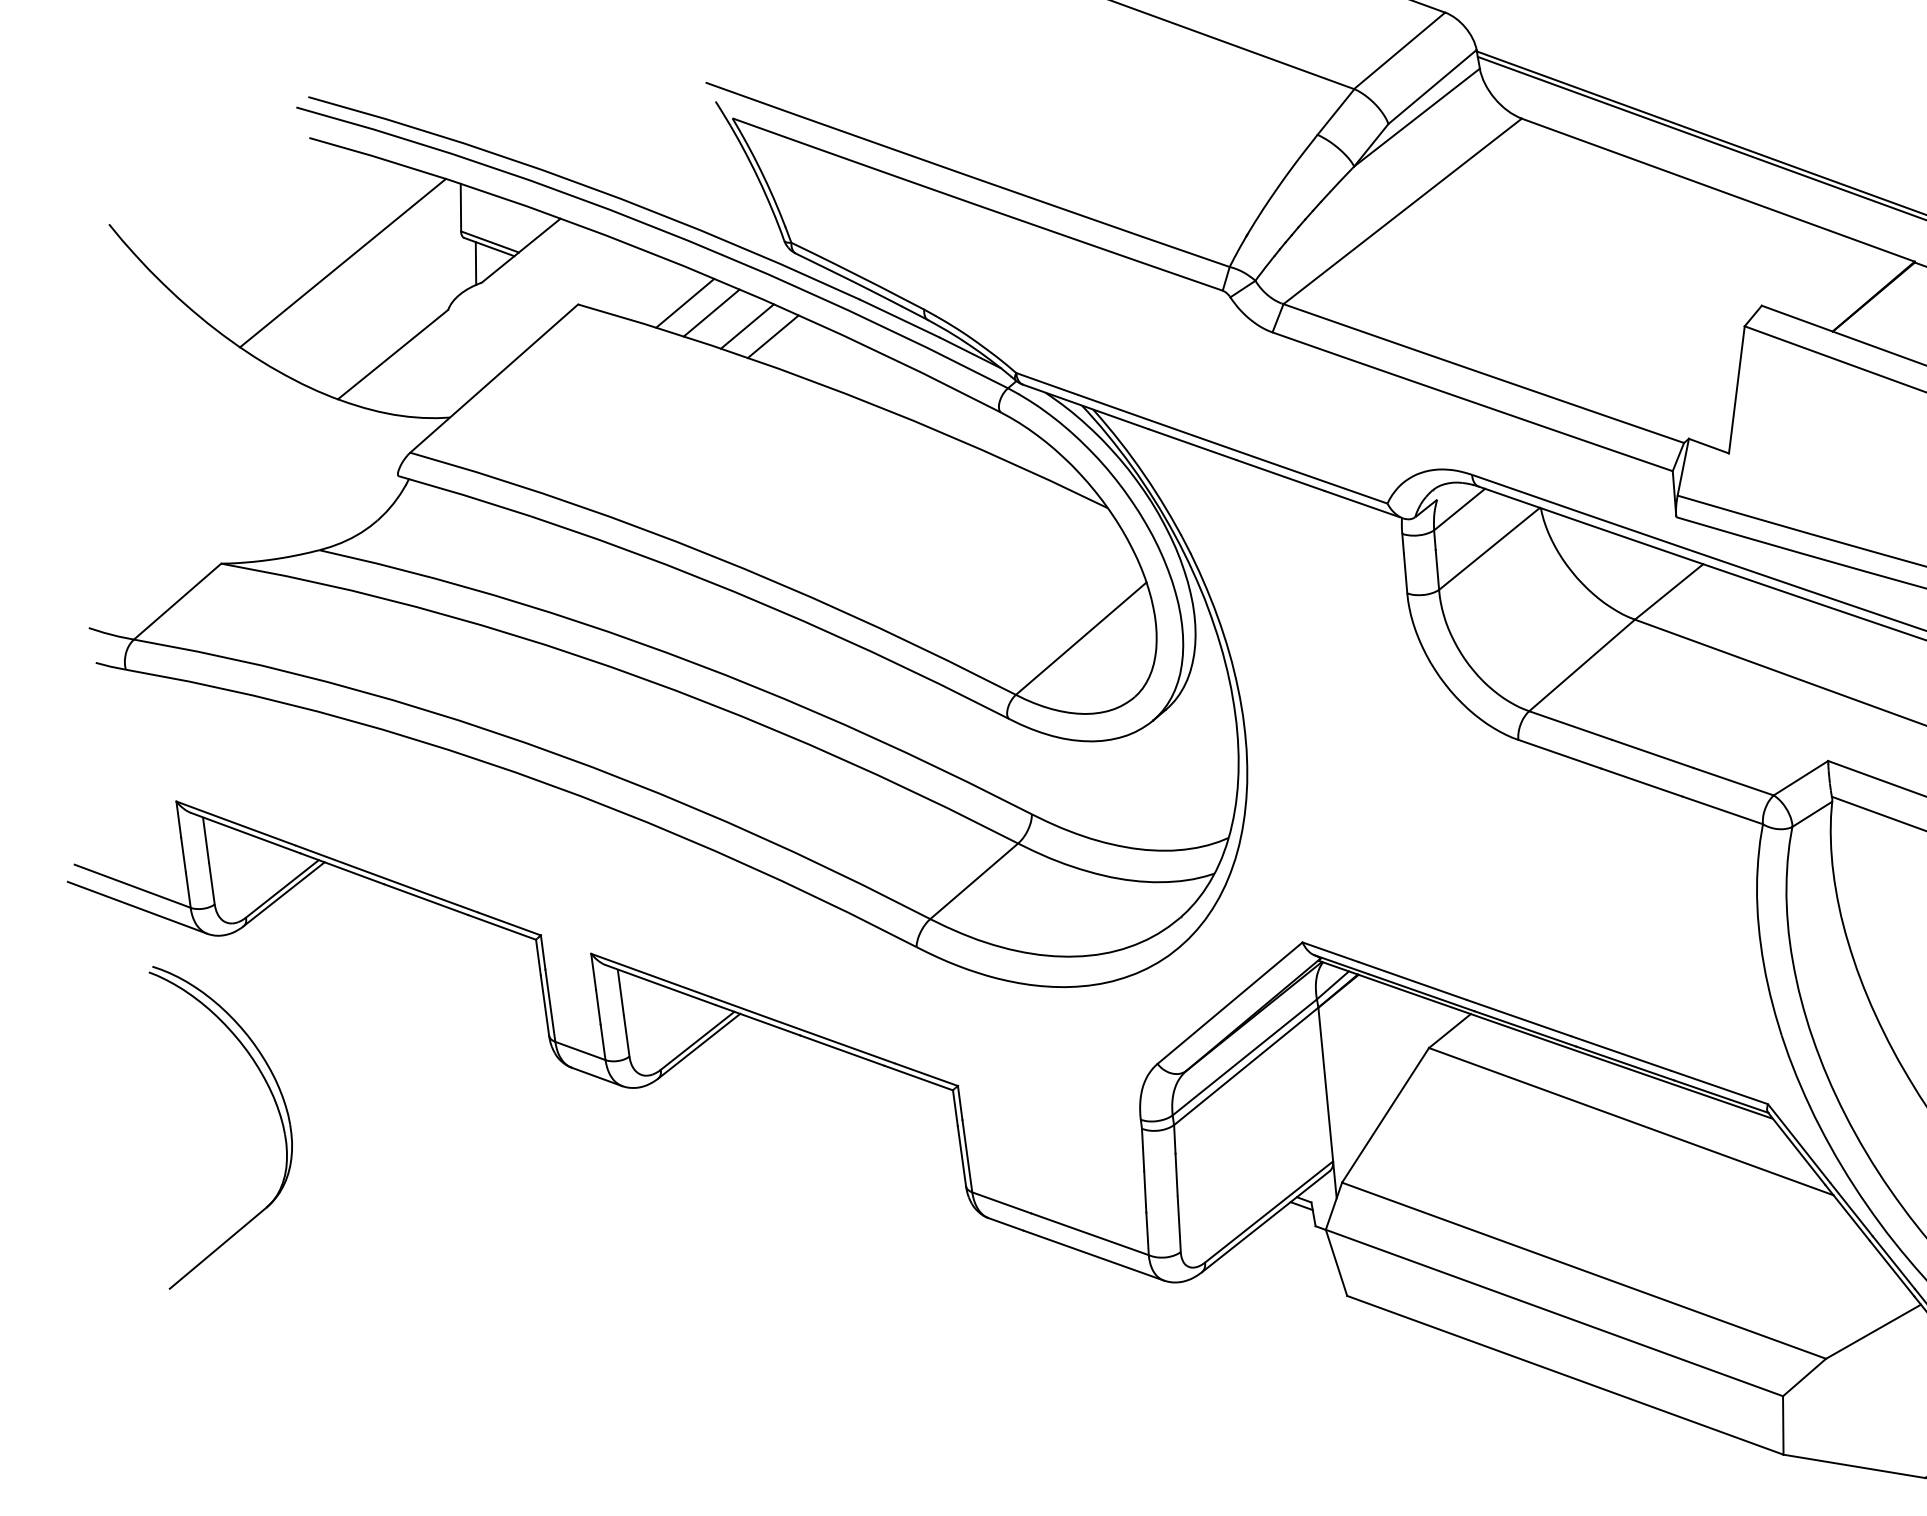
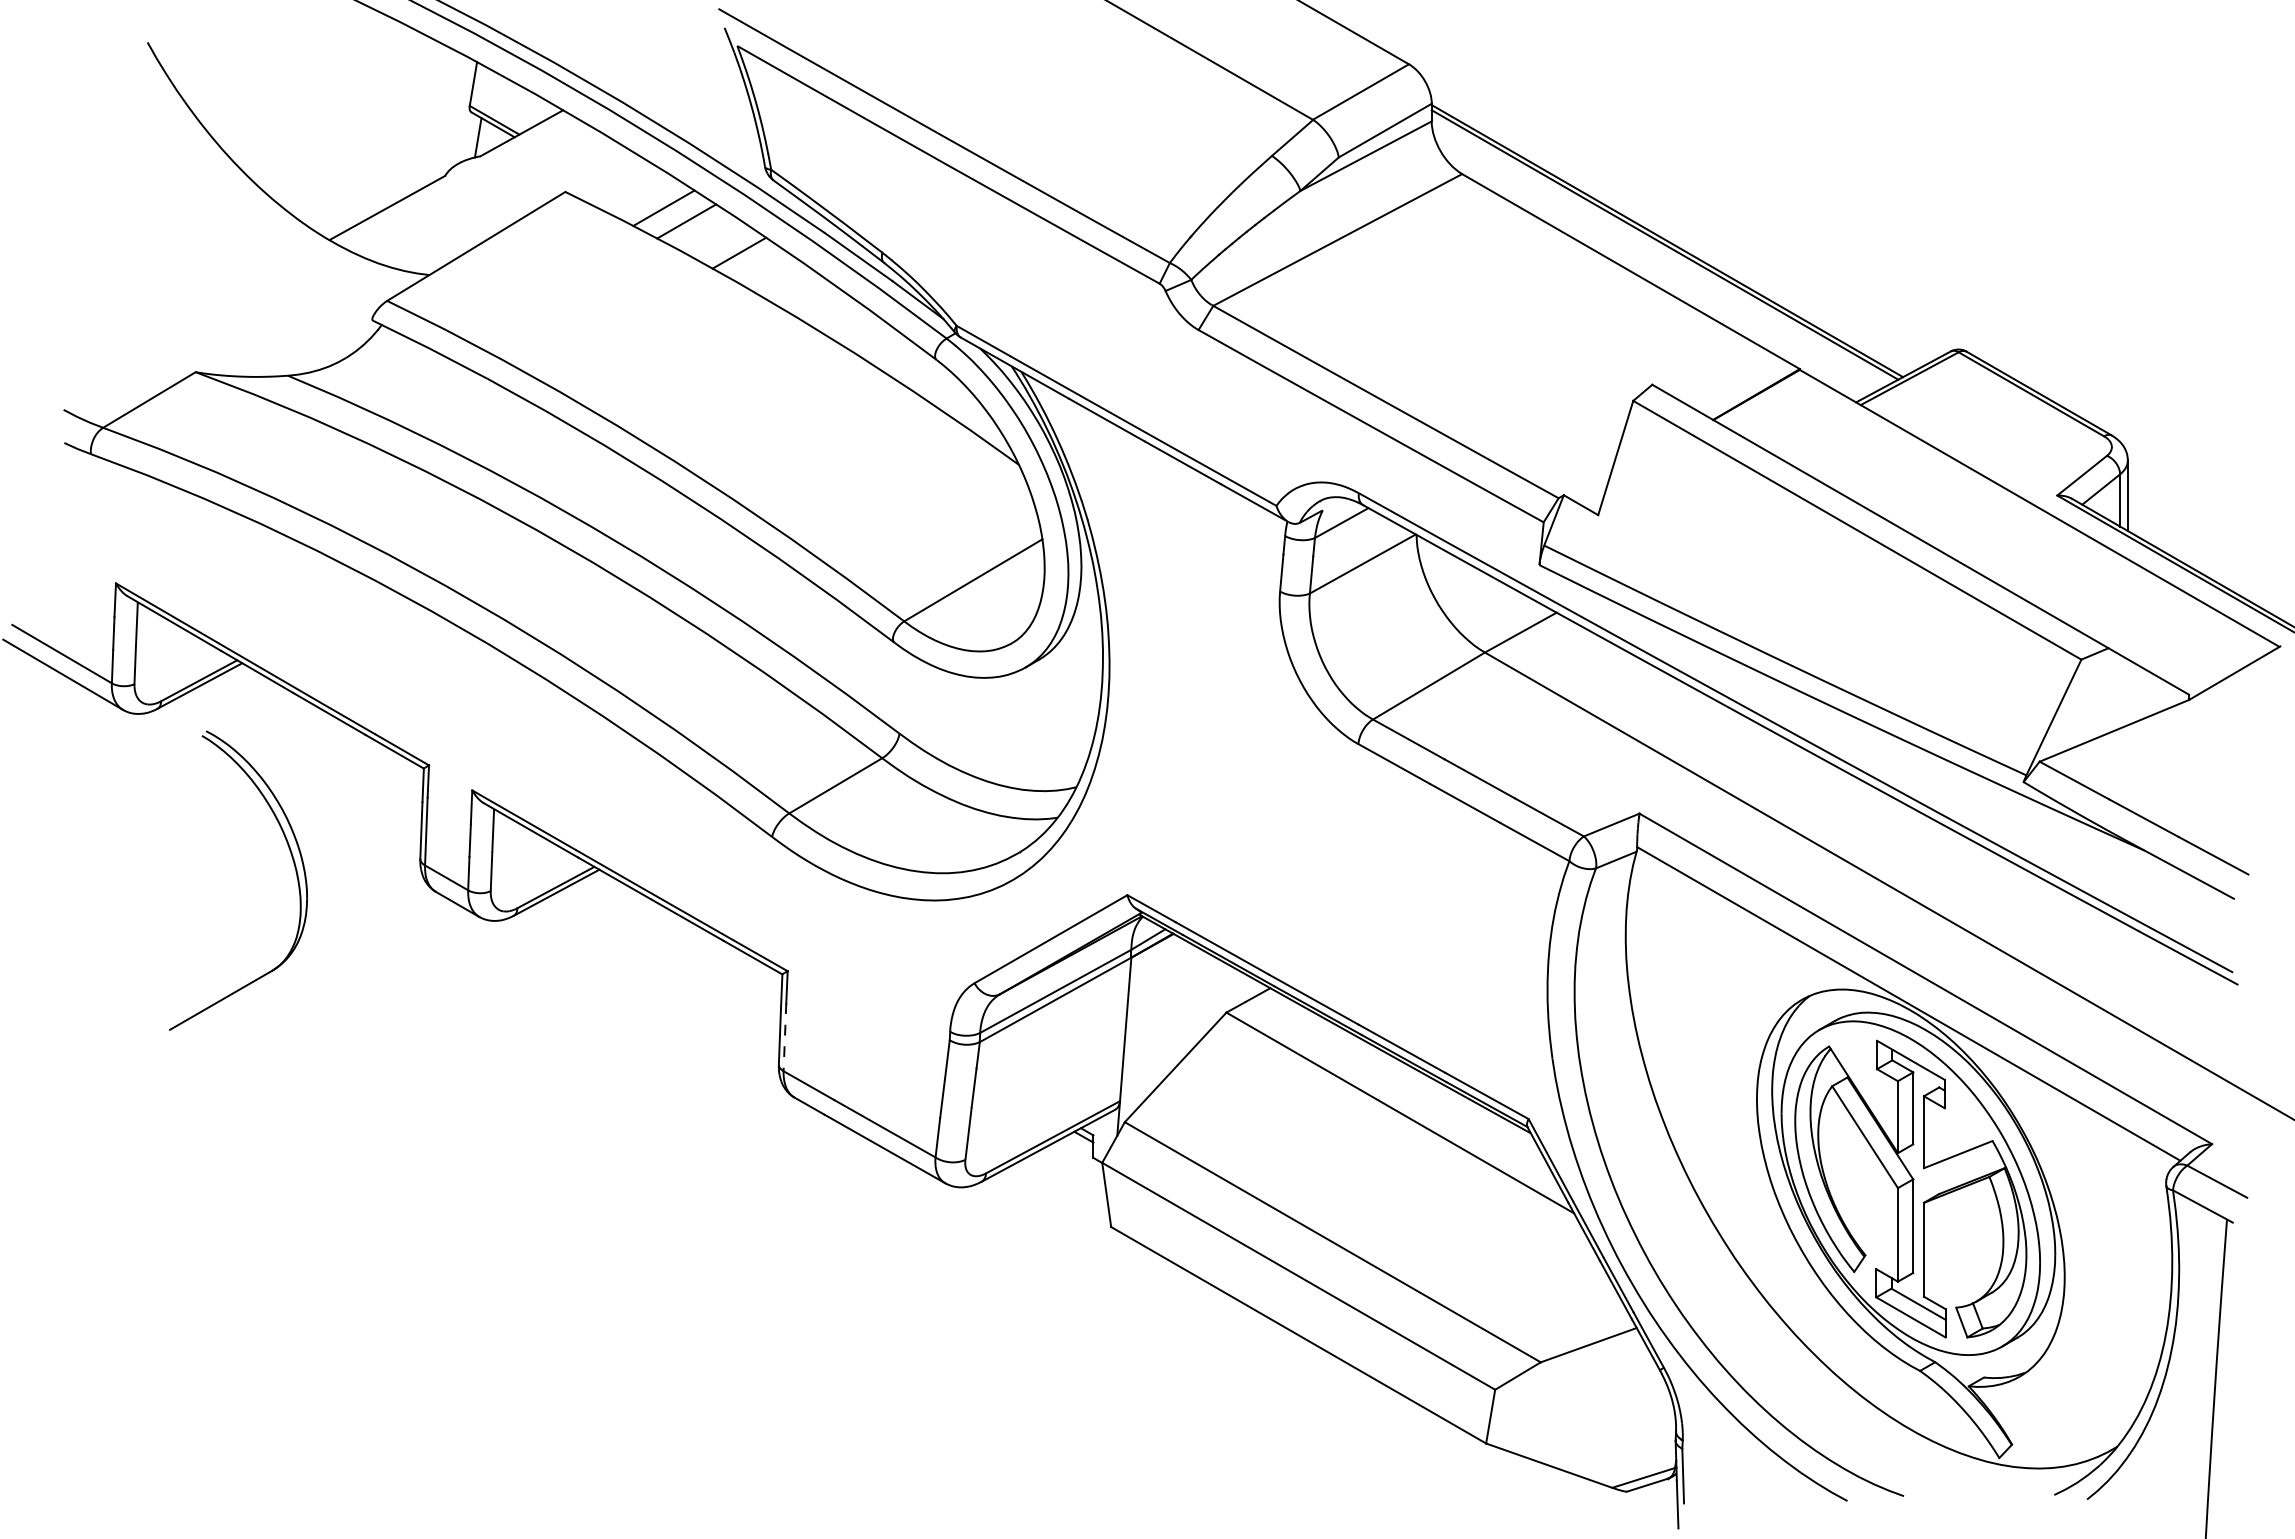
line: (342, 262) -> (355, 115), removed
line: (747, 326) -> (717, 239), removed
part: (269, 1091) -> (293, 864), moved
line: (966, 1156) -> (784, 1037), solid -> dashed

